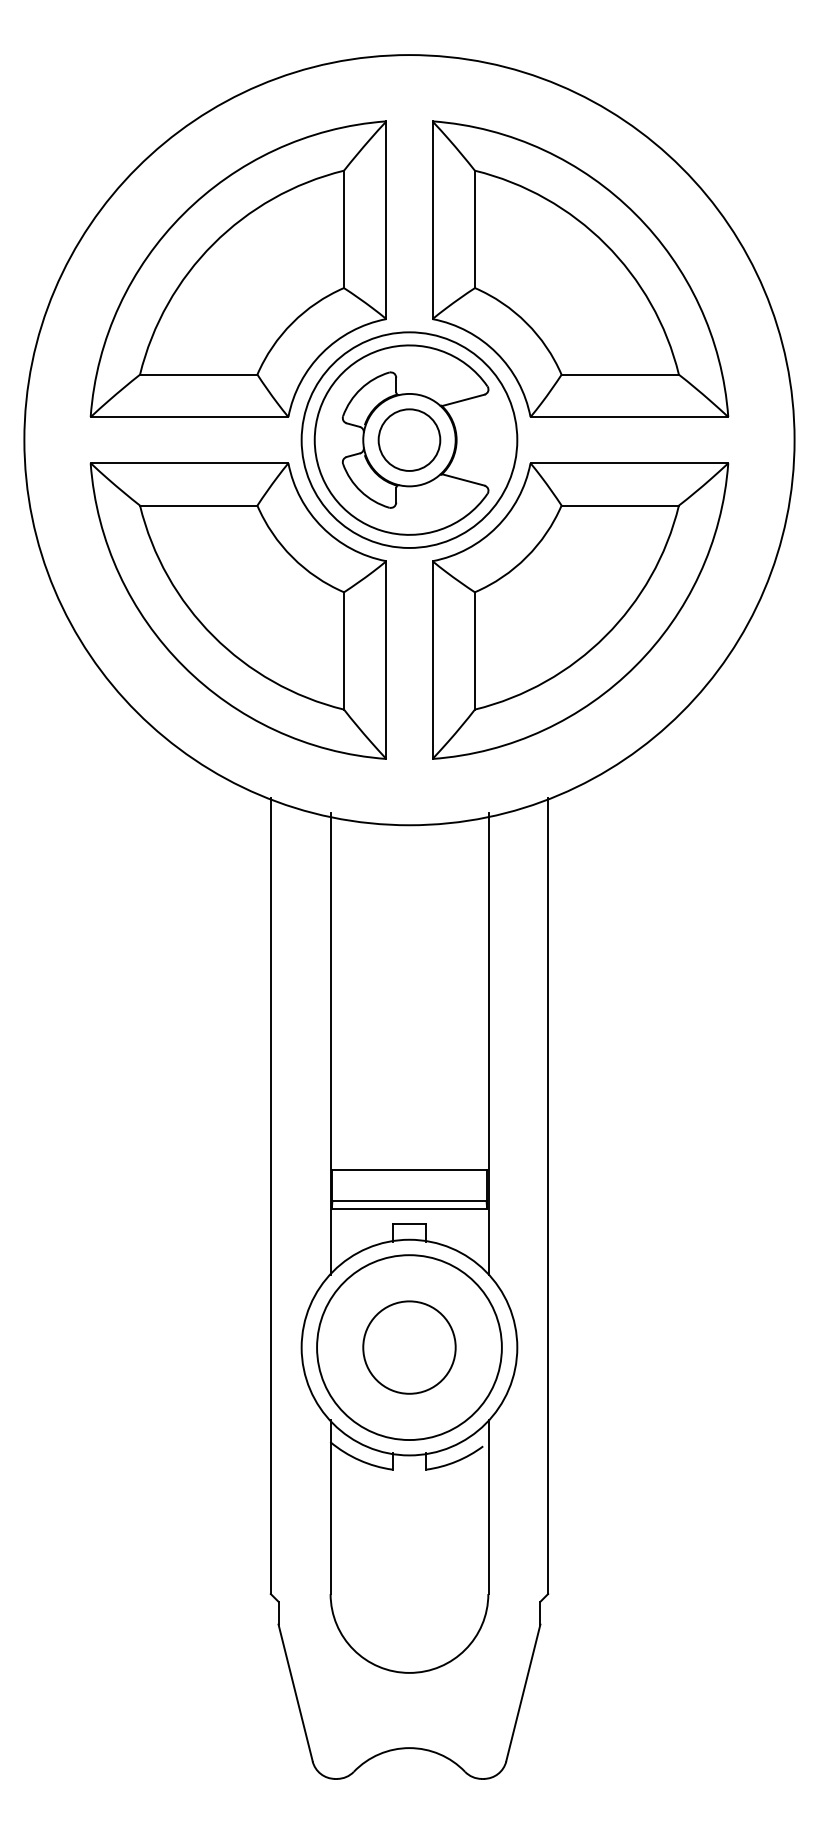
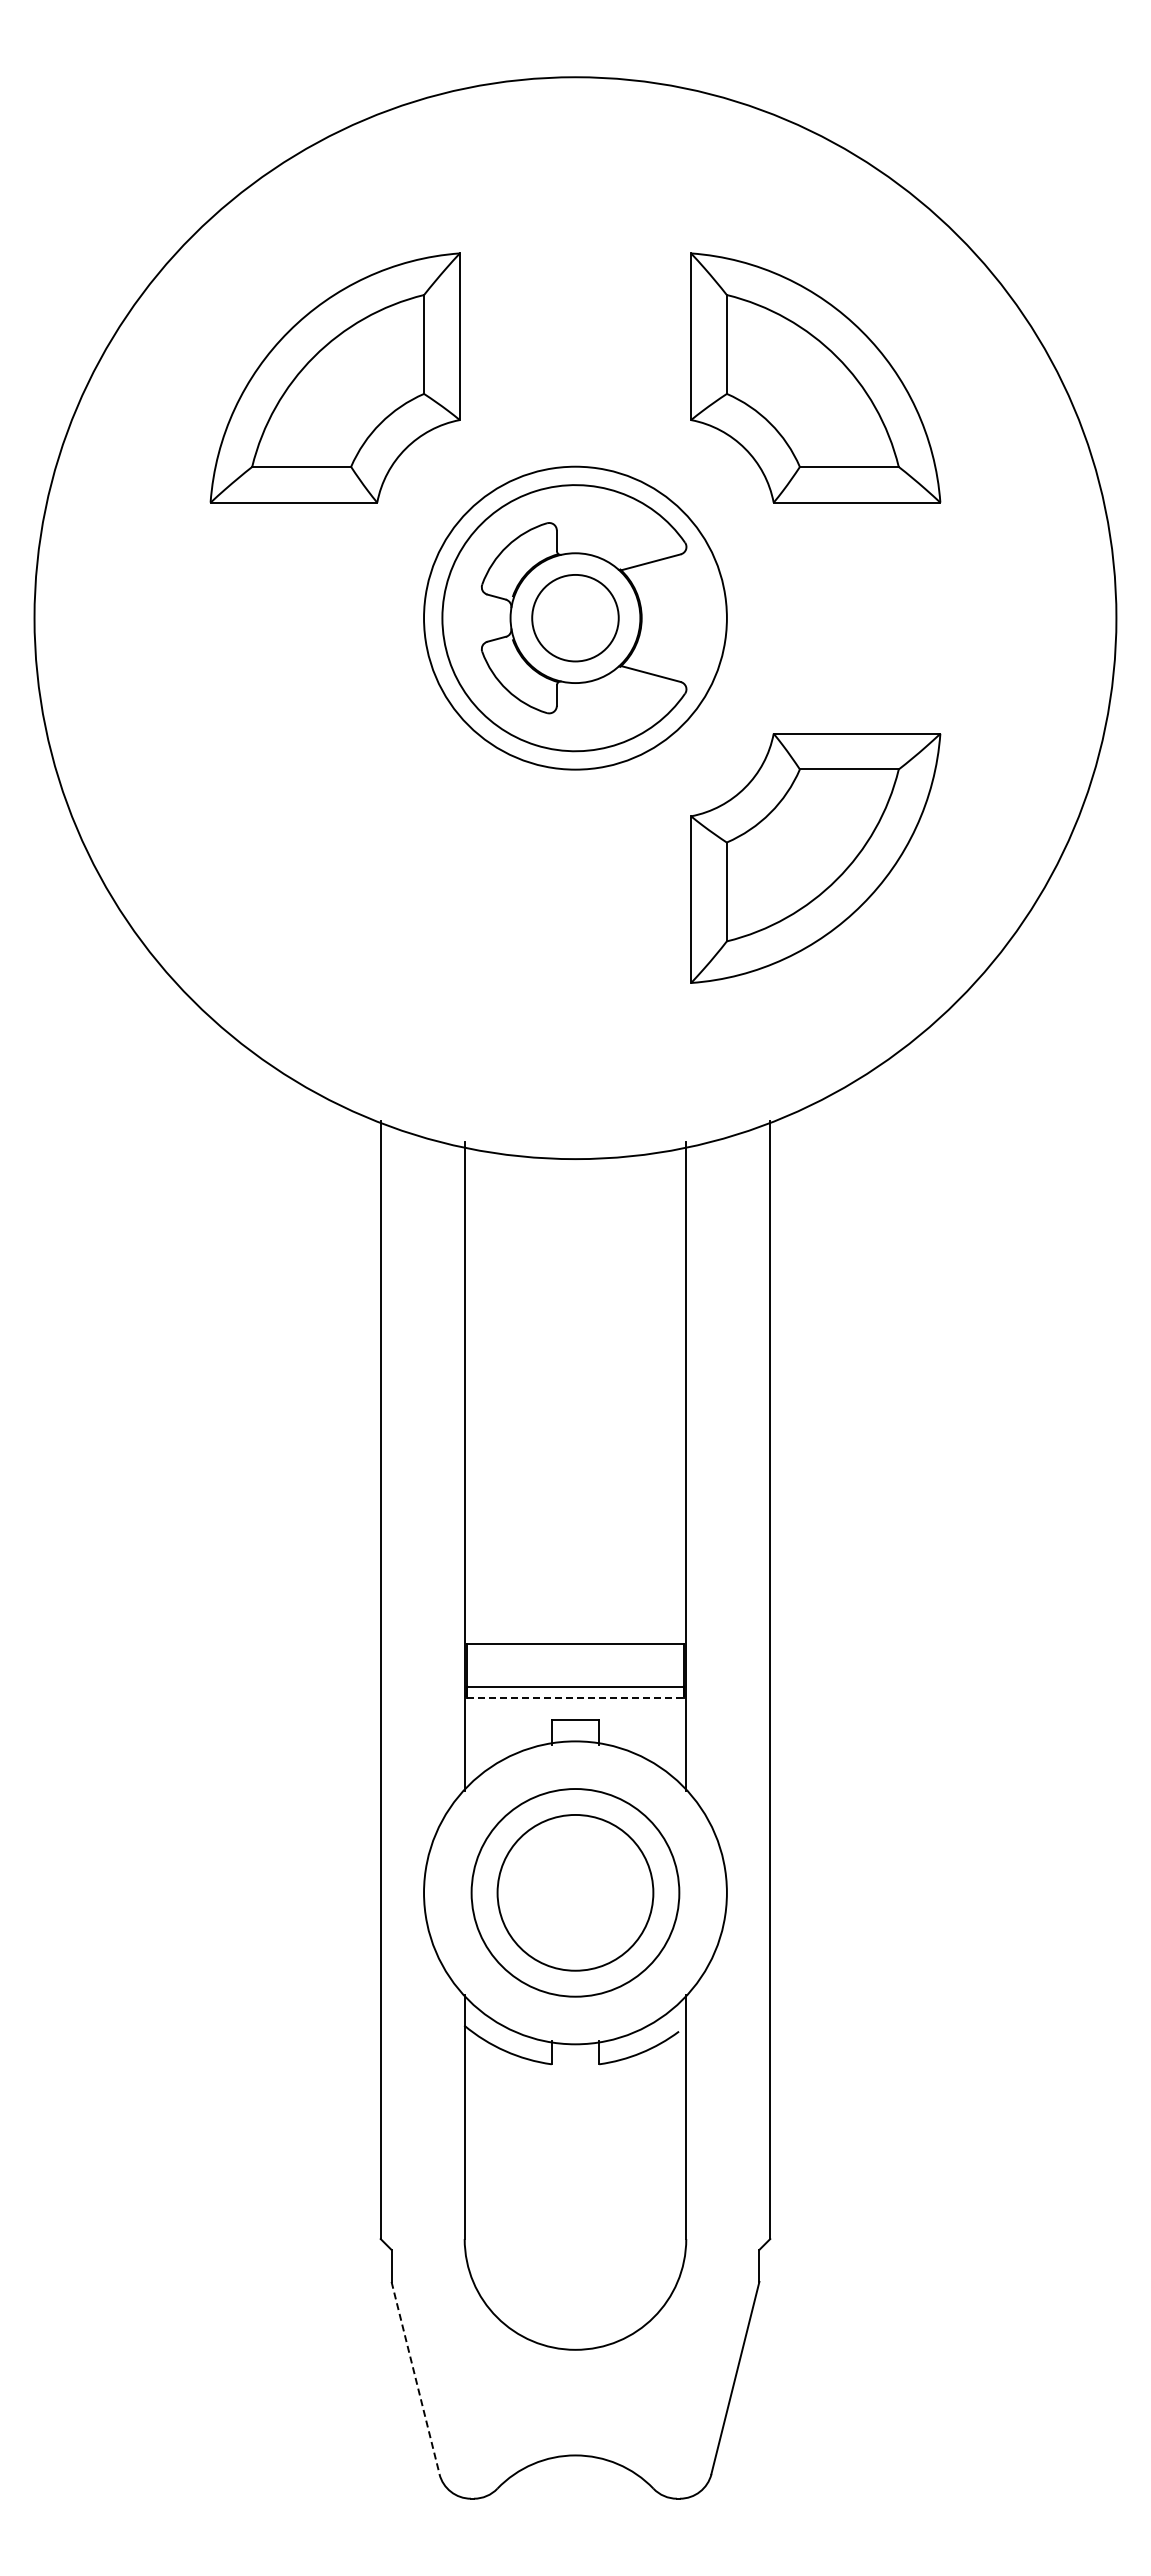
part: (237, 268) -> (334, 377), size x0.6
part: (580, 268) -> (815, 377), size x0.6
part: (237, 611) -> (334, 858), removed
part: (580, 611) -> (815, 858), size x0.6
line: (409, 1209) -> (575, 1698), solid -> dashed
circle: (409, 1347) -> (575, 1892), size x0.6
circle: (409, 1347) -> (575, 1892), size x1.6
line: (295, 1693) -> (415, 2378), solid -> dashed

